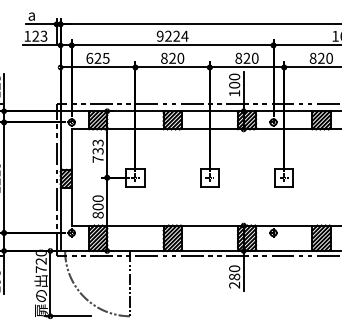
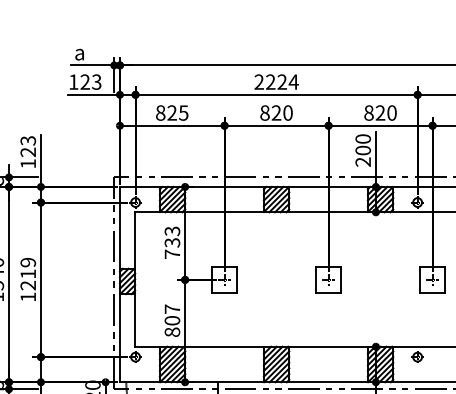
text: (159, 36) -> (258, 82), 9224 -> 2224
text: (89, 58) -> (160, 113), 625 -> 825
text: (234, 93) -> (363, 162), 100 -> 200
text: (97, 198) -> (171, 308), 800 -> 807

